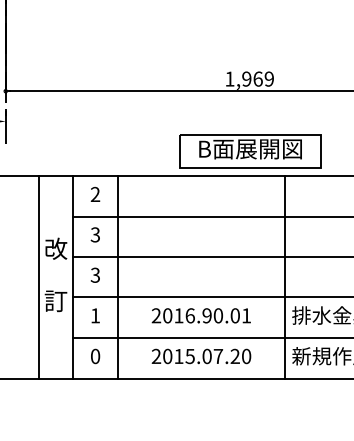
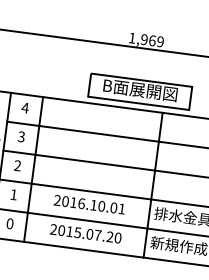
text: (95, 193) -> (25, 107), 2 -> 4
text: (95, 275) -> (17, 165), 3 -> 2
text: (206, 315) -> (93, 204), 2016.90.01 -> 2016.10.01

